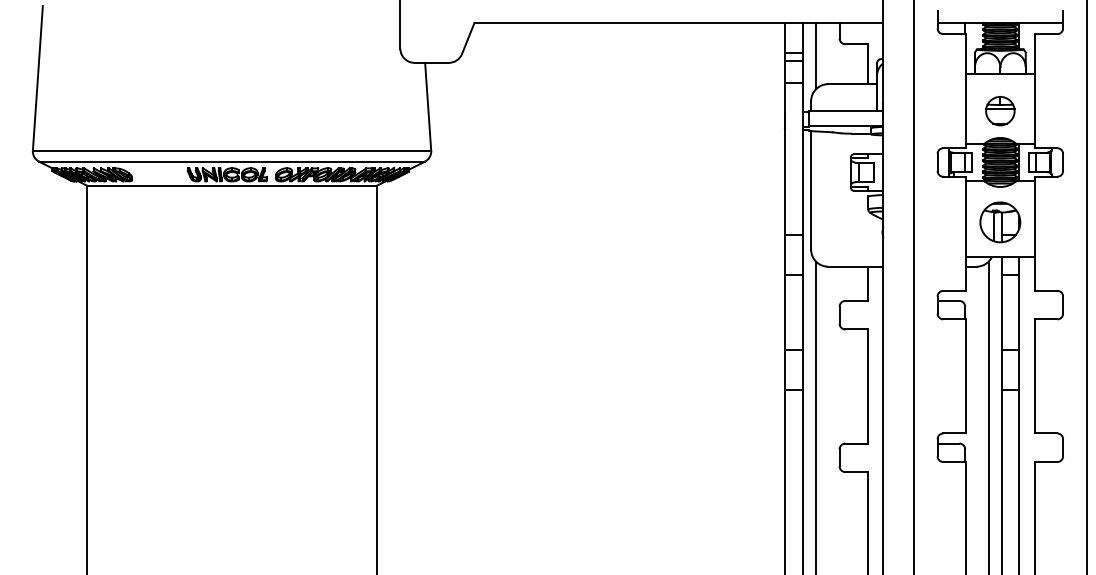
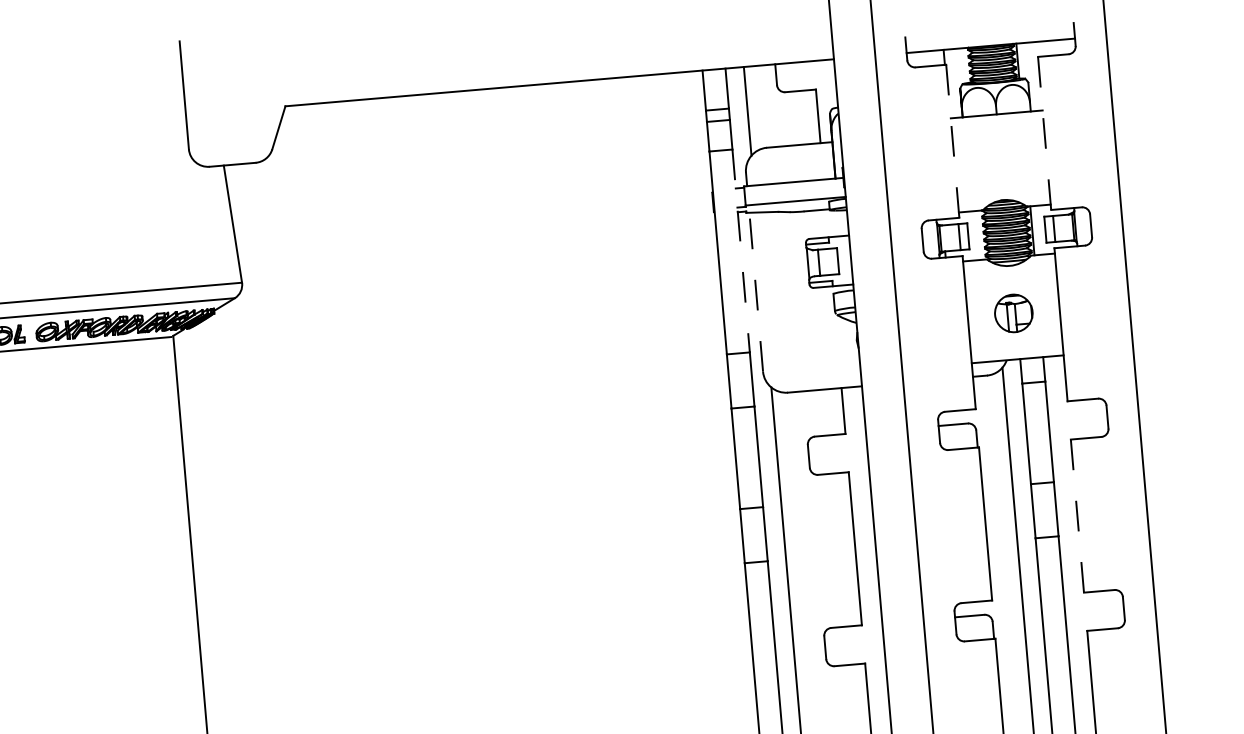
line: (1034, 90) -> (1044, 132), solid -> dashed
line: (966, 91) -> (953, 141), solid -> dashed
part: (1000, 111) -> (1001, 164), removed
line: (802, 158) -> (741, 250), solid -> dashed
line: (811, 189) -> (756, 290), solid -> dashed
part: (1000, 222) -> (1013, 313), size x0.7
line: (1034, 375) -> (1077, 514), solid -> dashed

